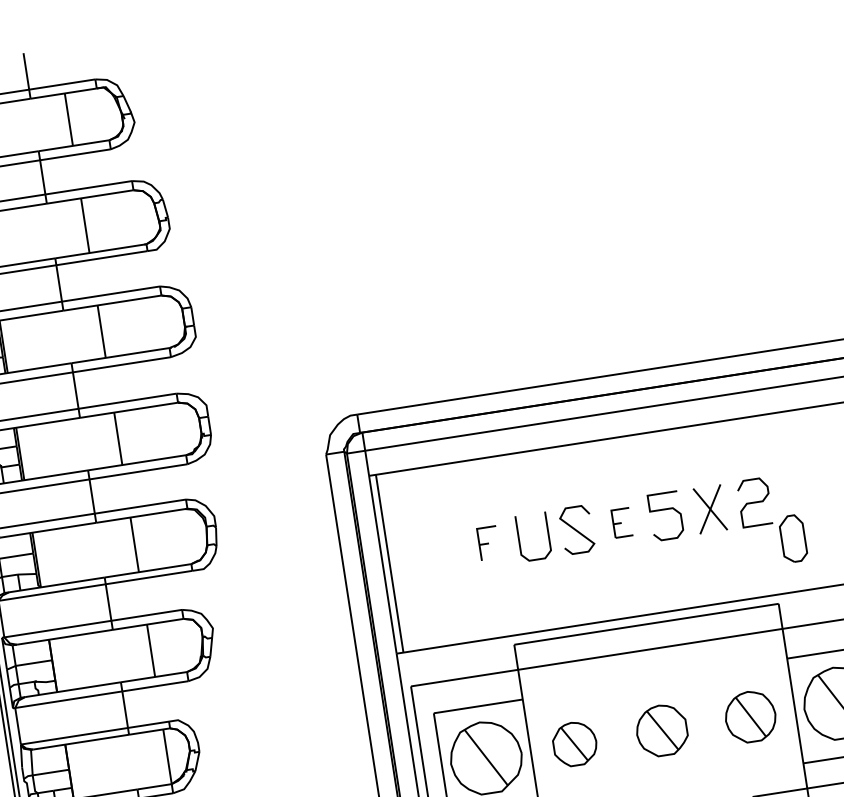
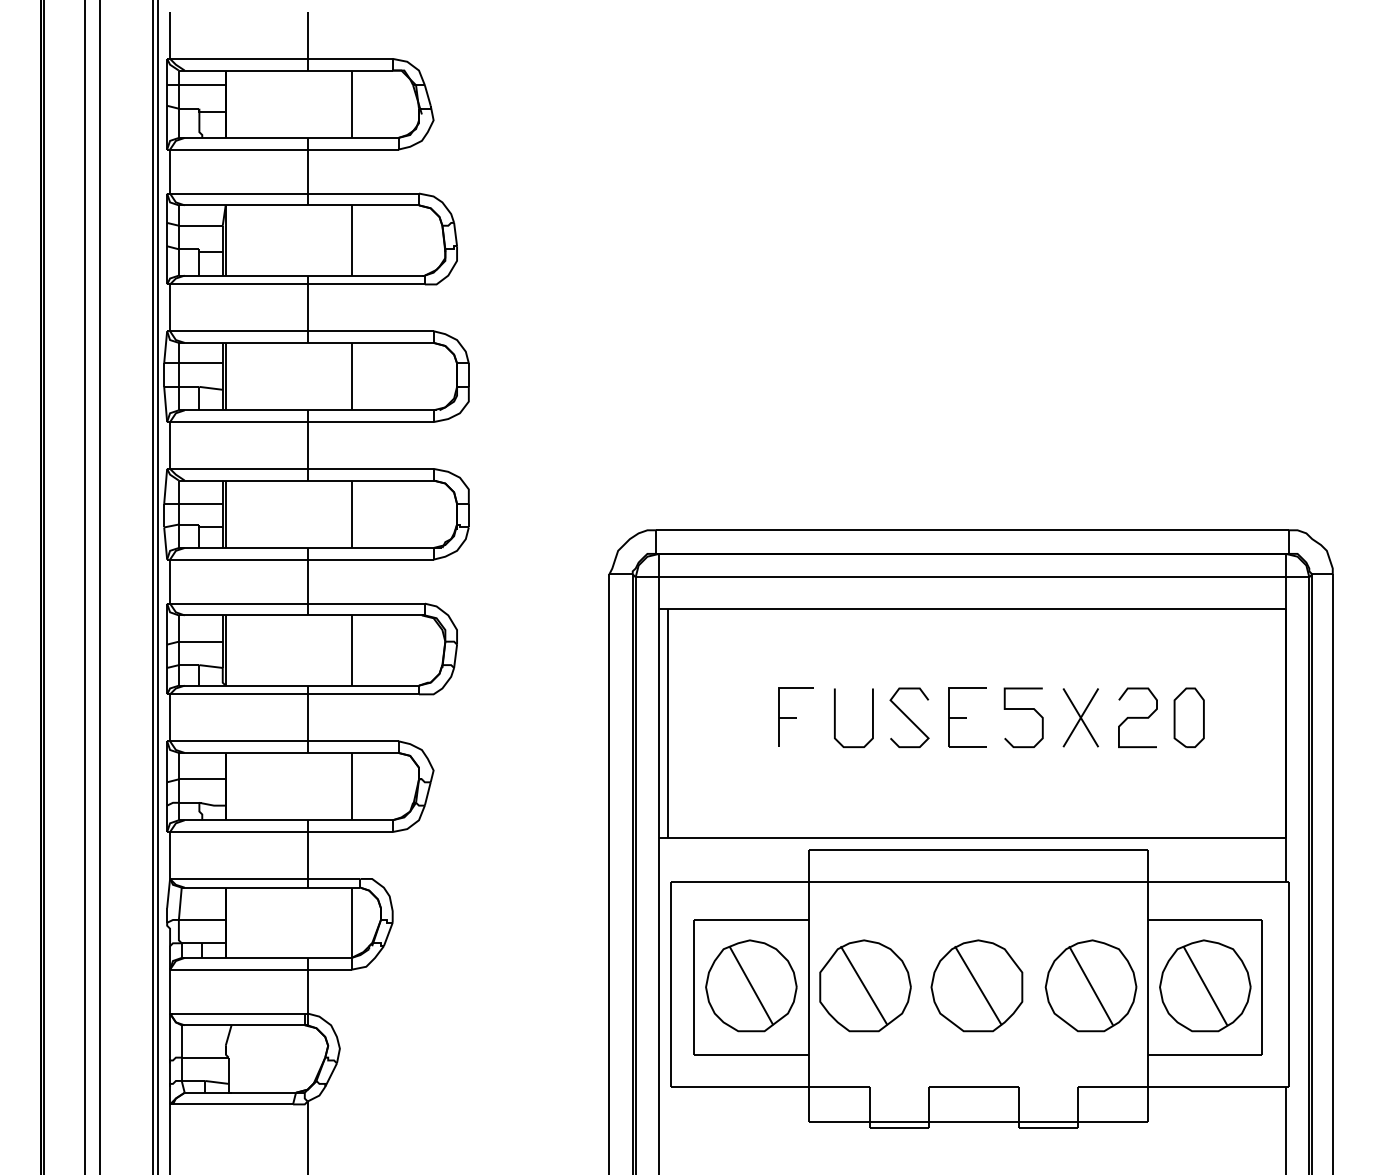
part: (622, 522) -> (967, 717), size x1.67
part: (792, 538) -> (1188, 717), moved
part: (488, 542) -> (795, 716), size x1.43
part: (750, 716) -> (1090, 985), size x1.43
part: (661, 730) -> (976, 985), size x1.43
part: (575, 743) -> (865, 985), size x1.67

